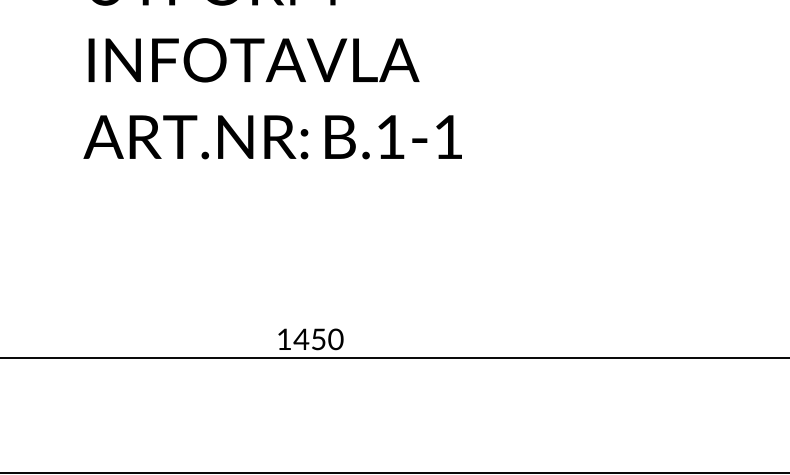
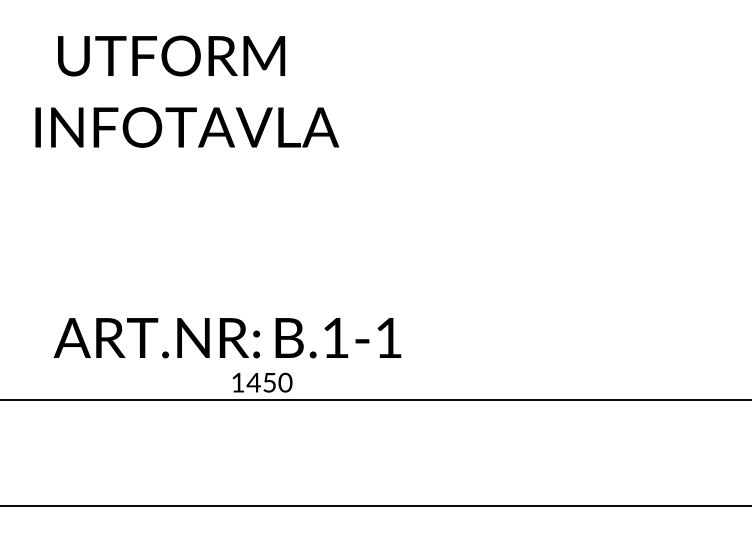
text: (254, 60) -> (187, 127), moved
text: (272, 137) -> (227, 338), moved

